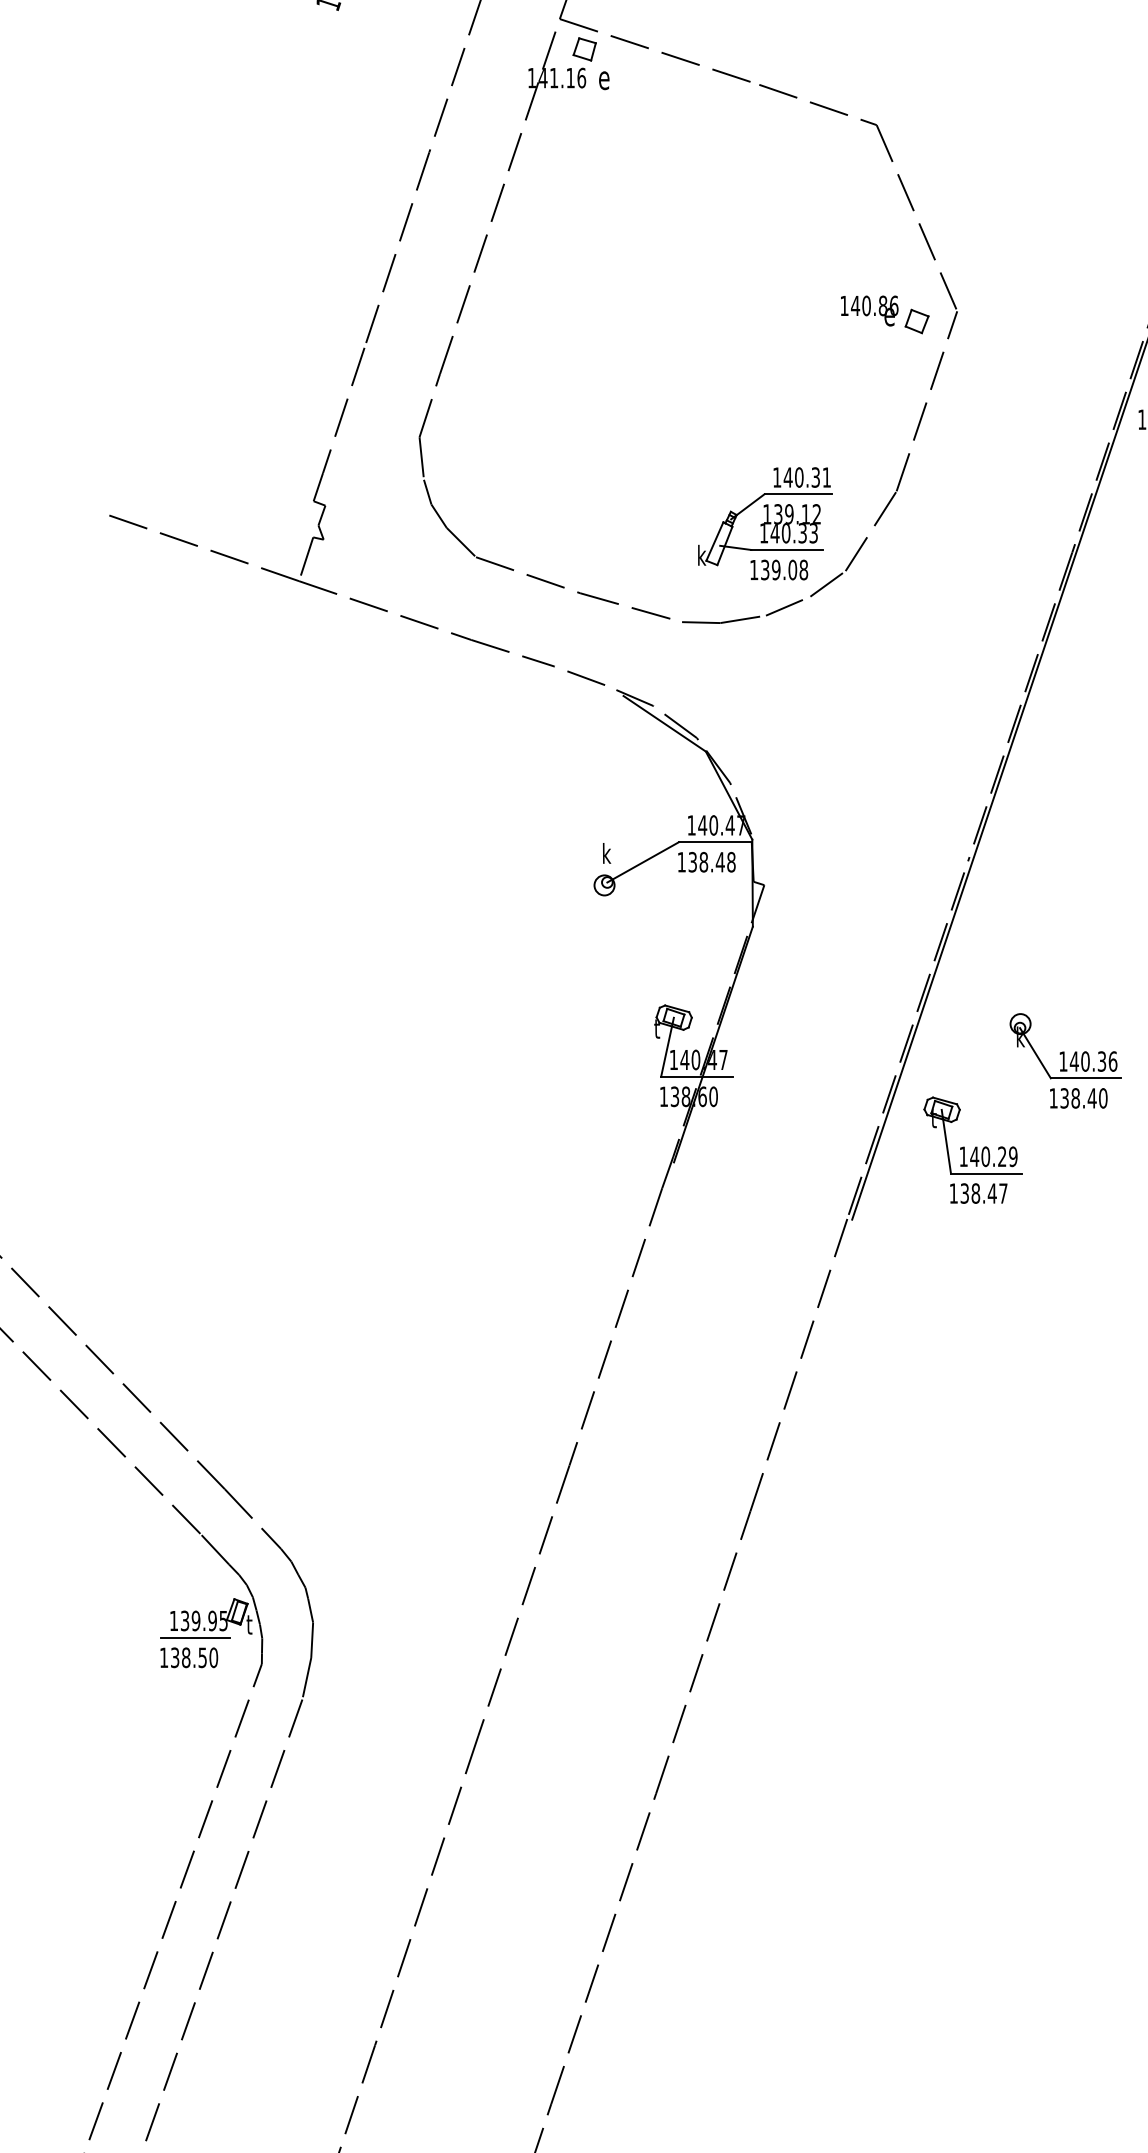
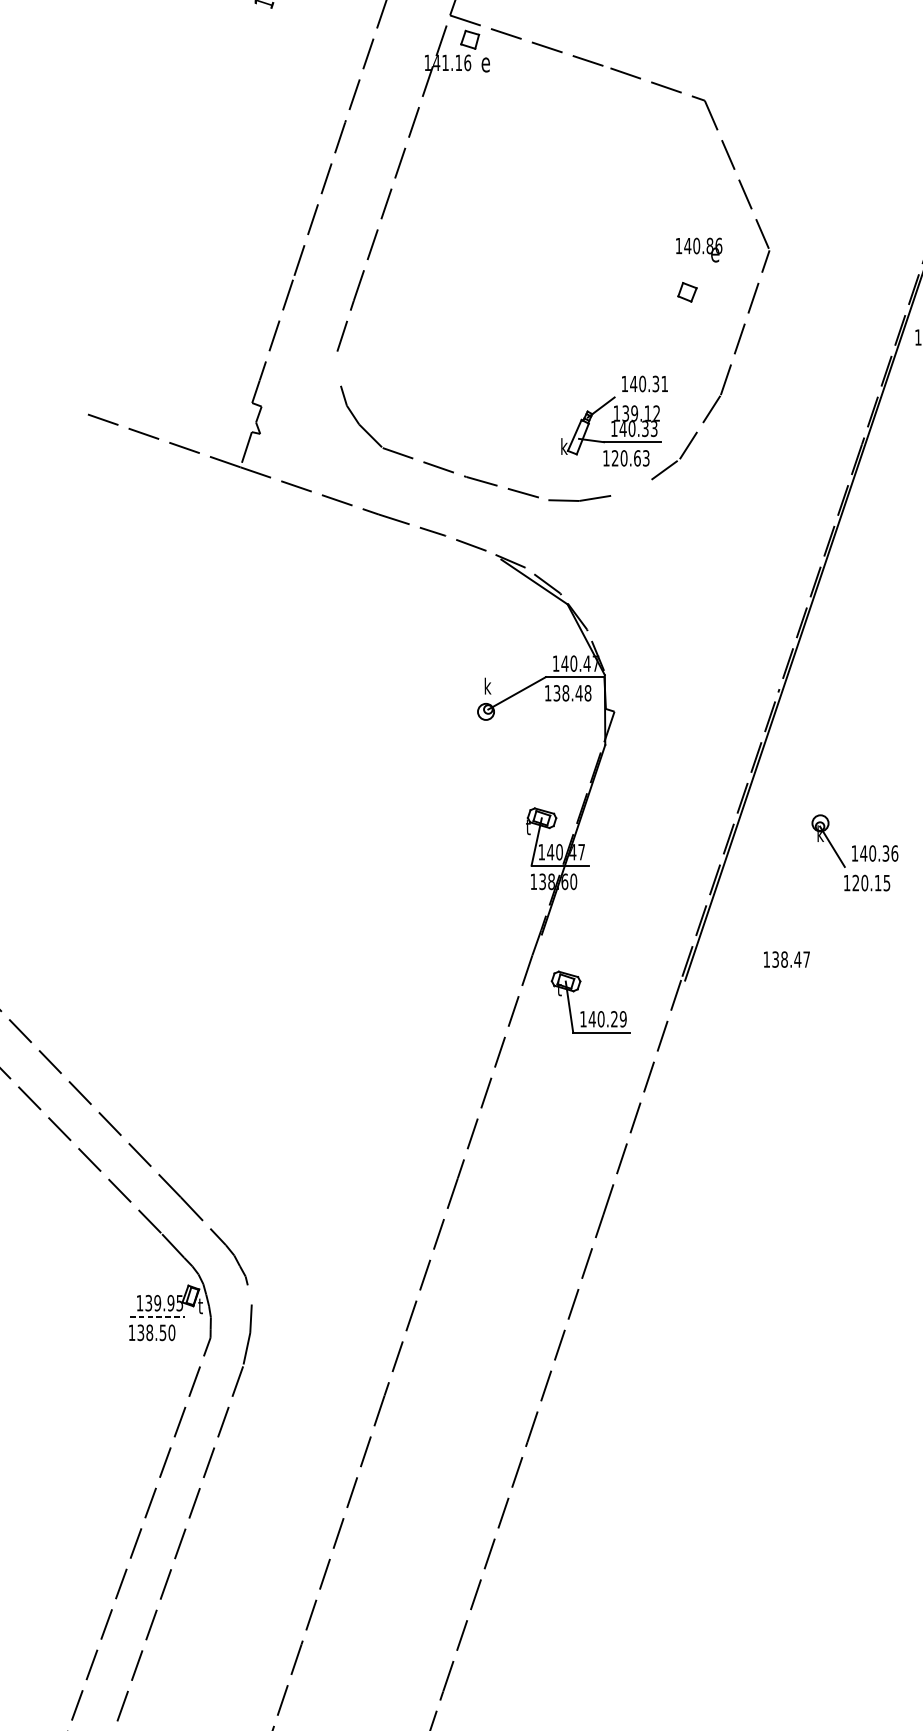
part: (916, 321) -> (686, 292), moved
line: (421, 458) -> (338, 368), removed
line: (798, 494) -> (641, 397), removed
text: (784, 569) -> (630, 457), 139.08 -> 120.63
line: (787, 605) -> (633, 486), removed
line: (1085, 1078) -> (872, 867), removed
text: (1083, 1098) -> (871, 883), 138.40 -> 120.15
part: (975, 1146) -> (592, 1011), moved
line: (310, 1610) -> (249, 1294), removed
line: (196, 1637) -> (158, 1316), solid -> dashed

